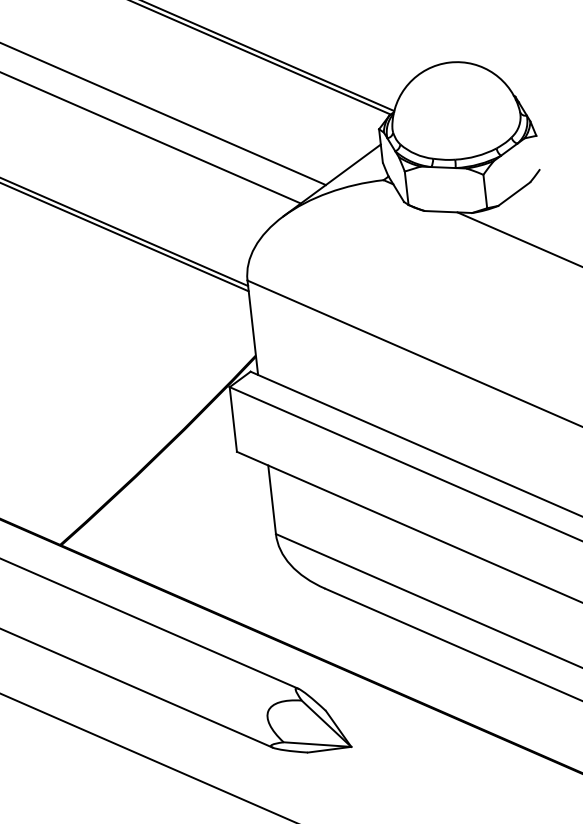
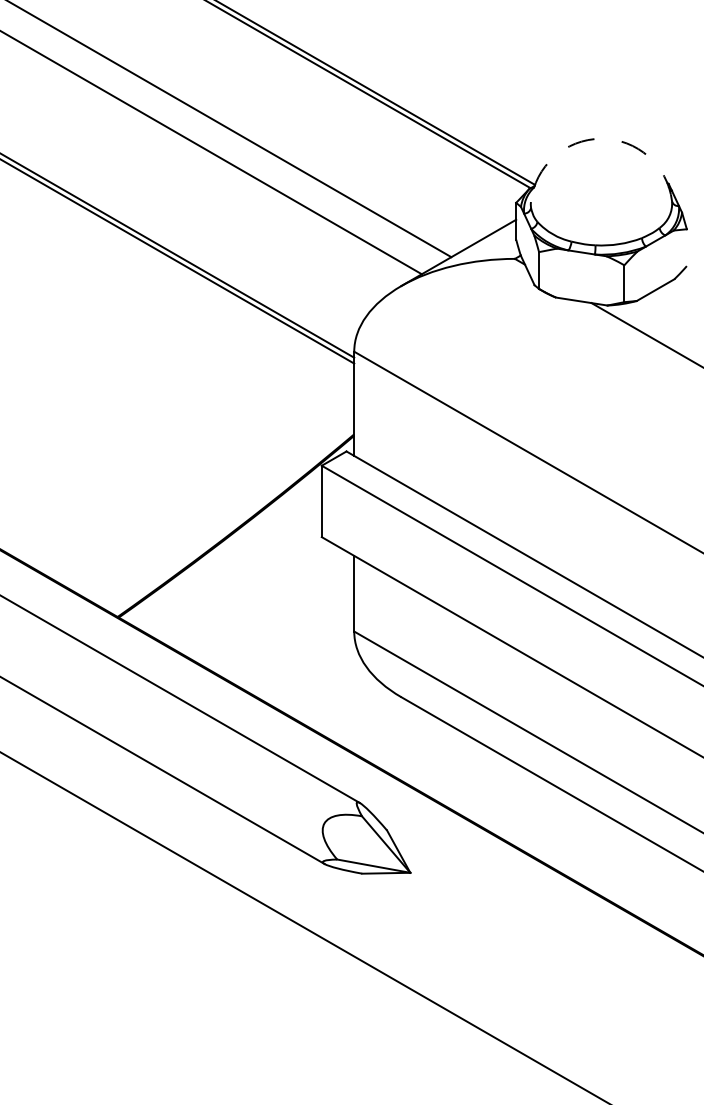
arc: (449, 62) -> (601, 138), solid -> dashed

